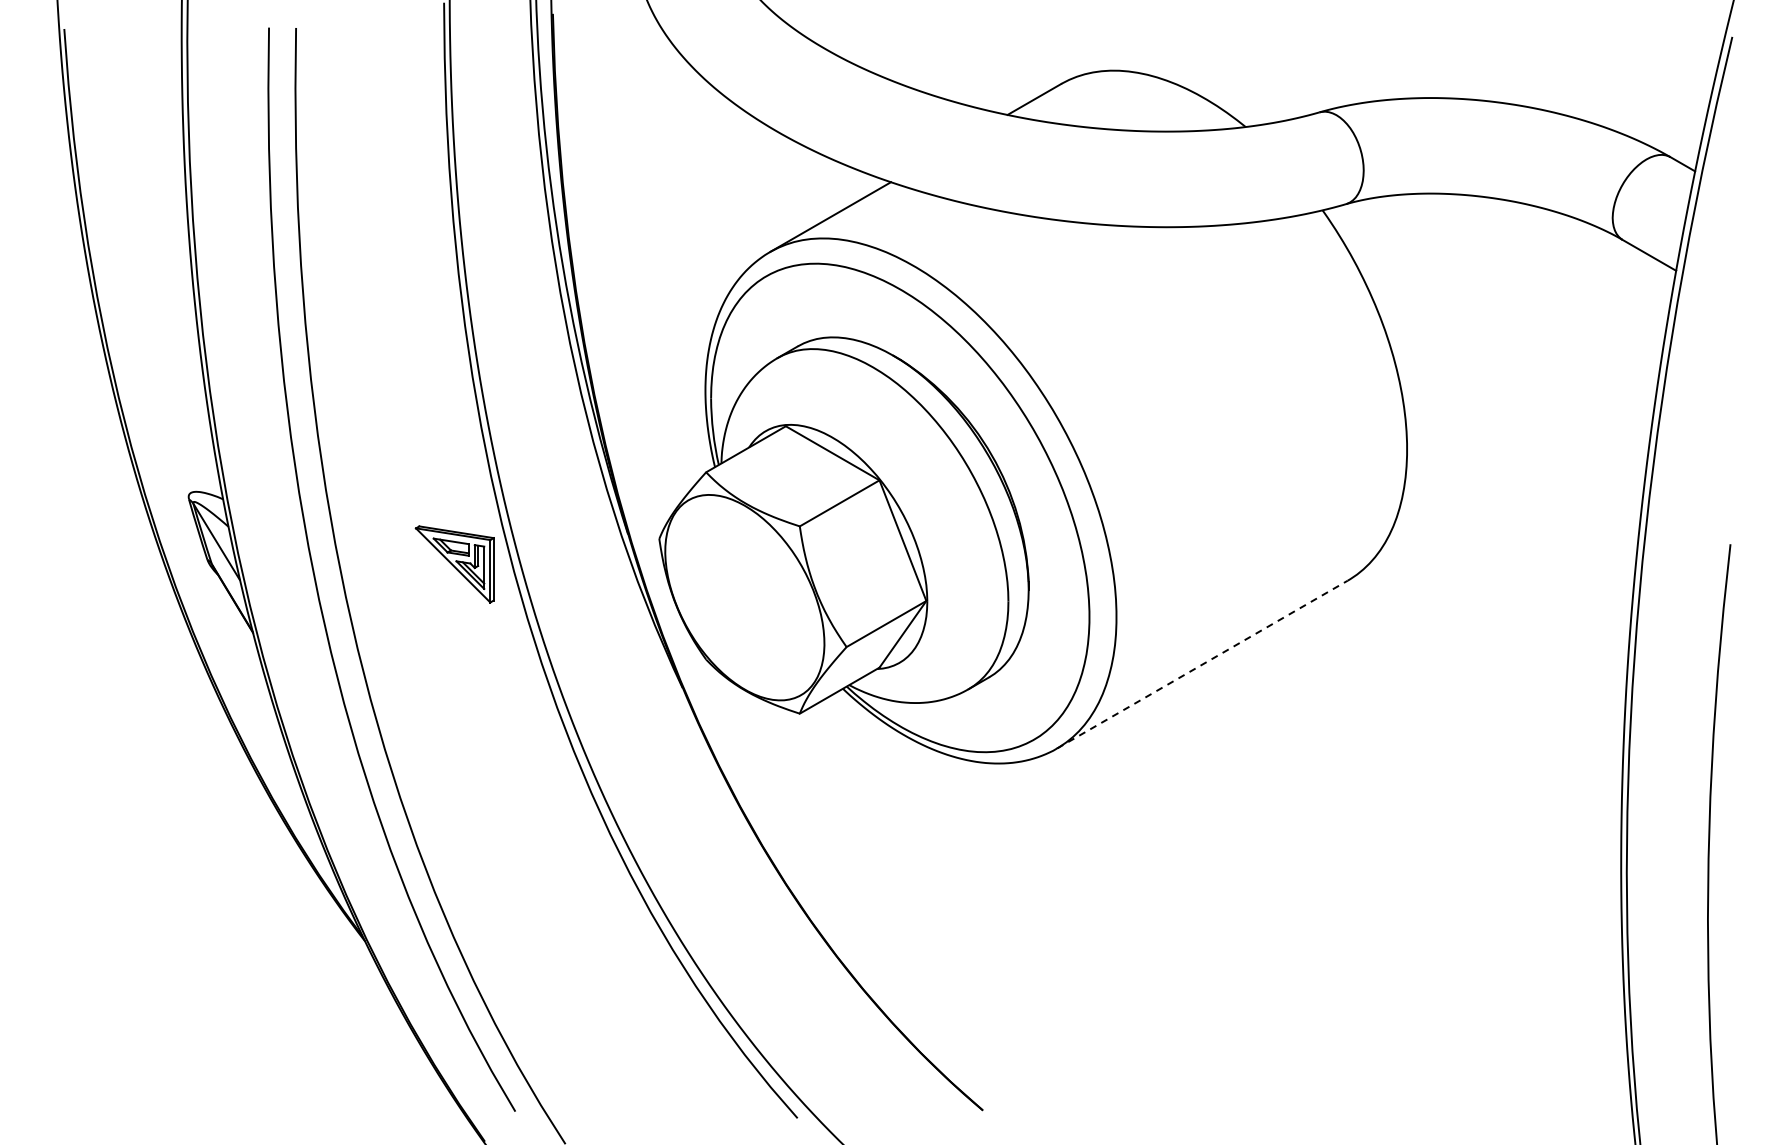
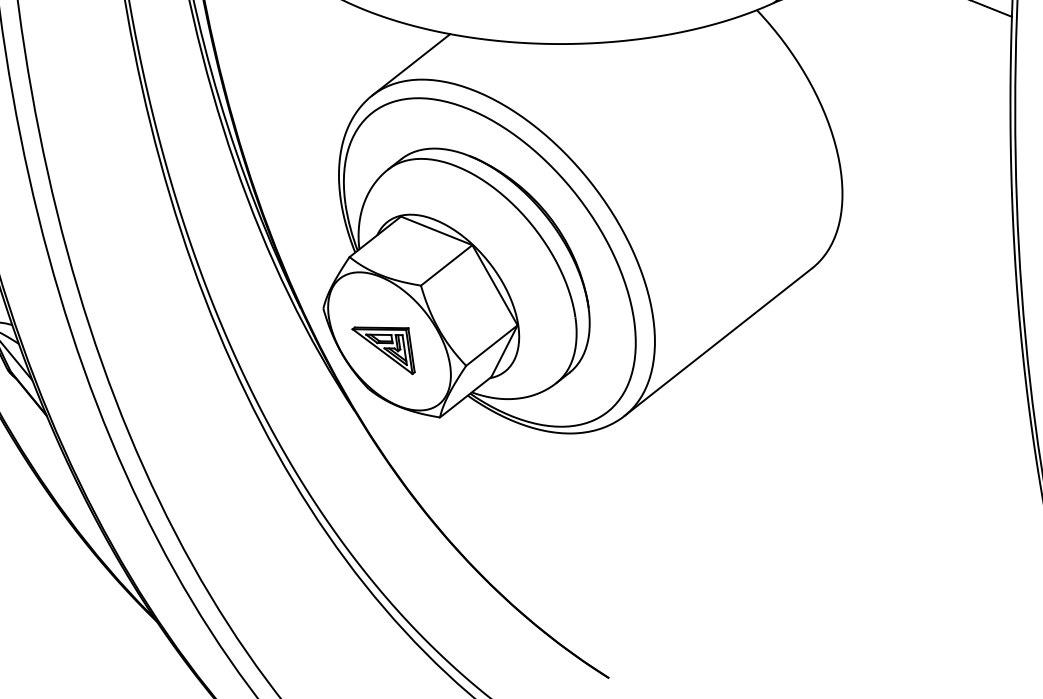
part: (454, 564) -> (383, 350), moved
line: (1202, 664) -> (718, 342), dashed -> solid

